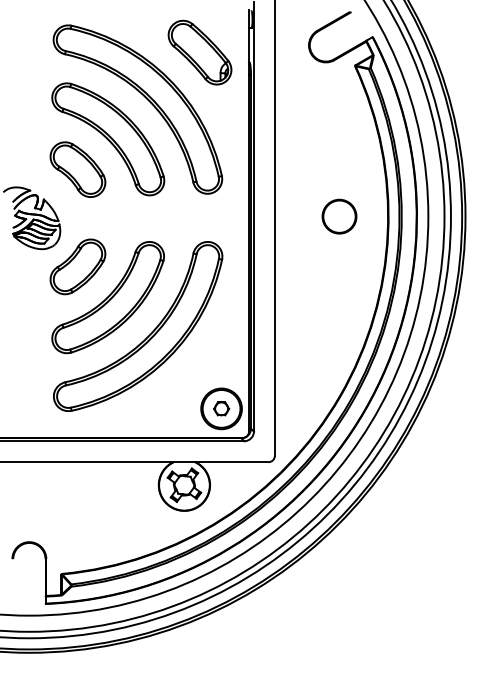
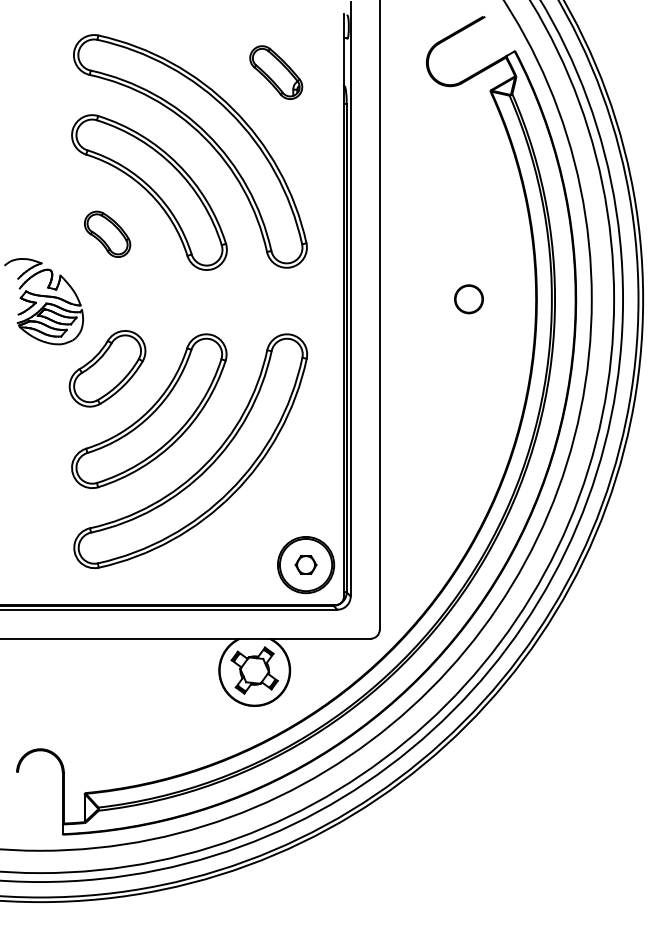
part: (199, 52) -> (275, 72), size x0.6
part: (77, 169) -> (106, 234), size x0.6
part: (339, 216) -> (469, 299), size x0.6

